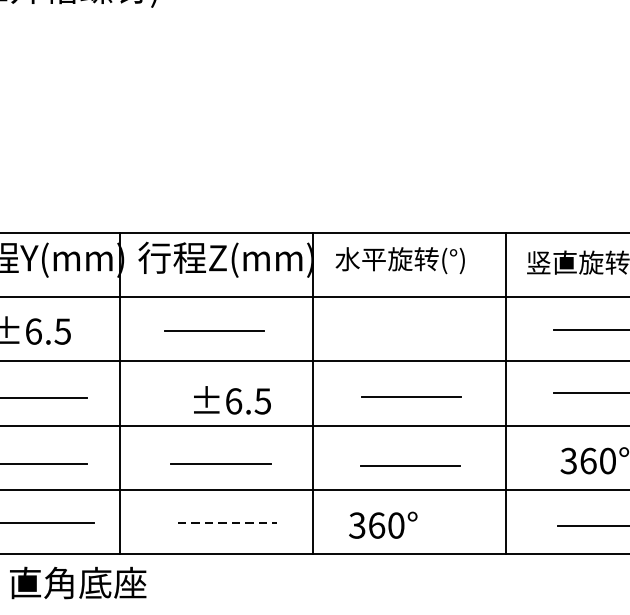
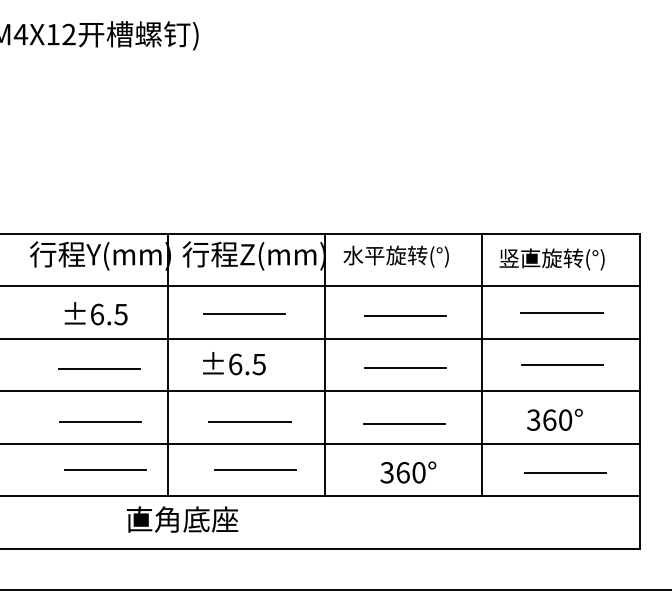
line: (410, 333) -> (404, 316), added
text: (232, 400) -> (234, 363), moved
line: (227, 522) -> (255, 470), dashed -> solid
text: (383, 525) -> (408, 472), moved
text: (78, 582) -> (182, 519), moved

